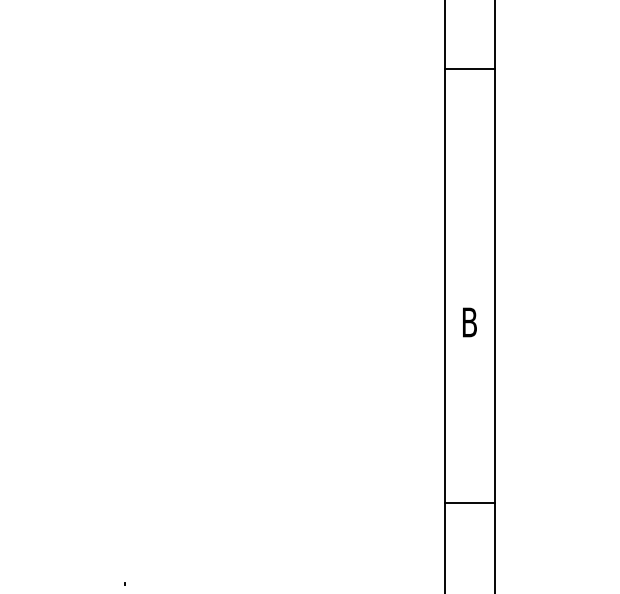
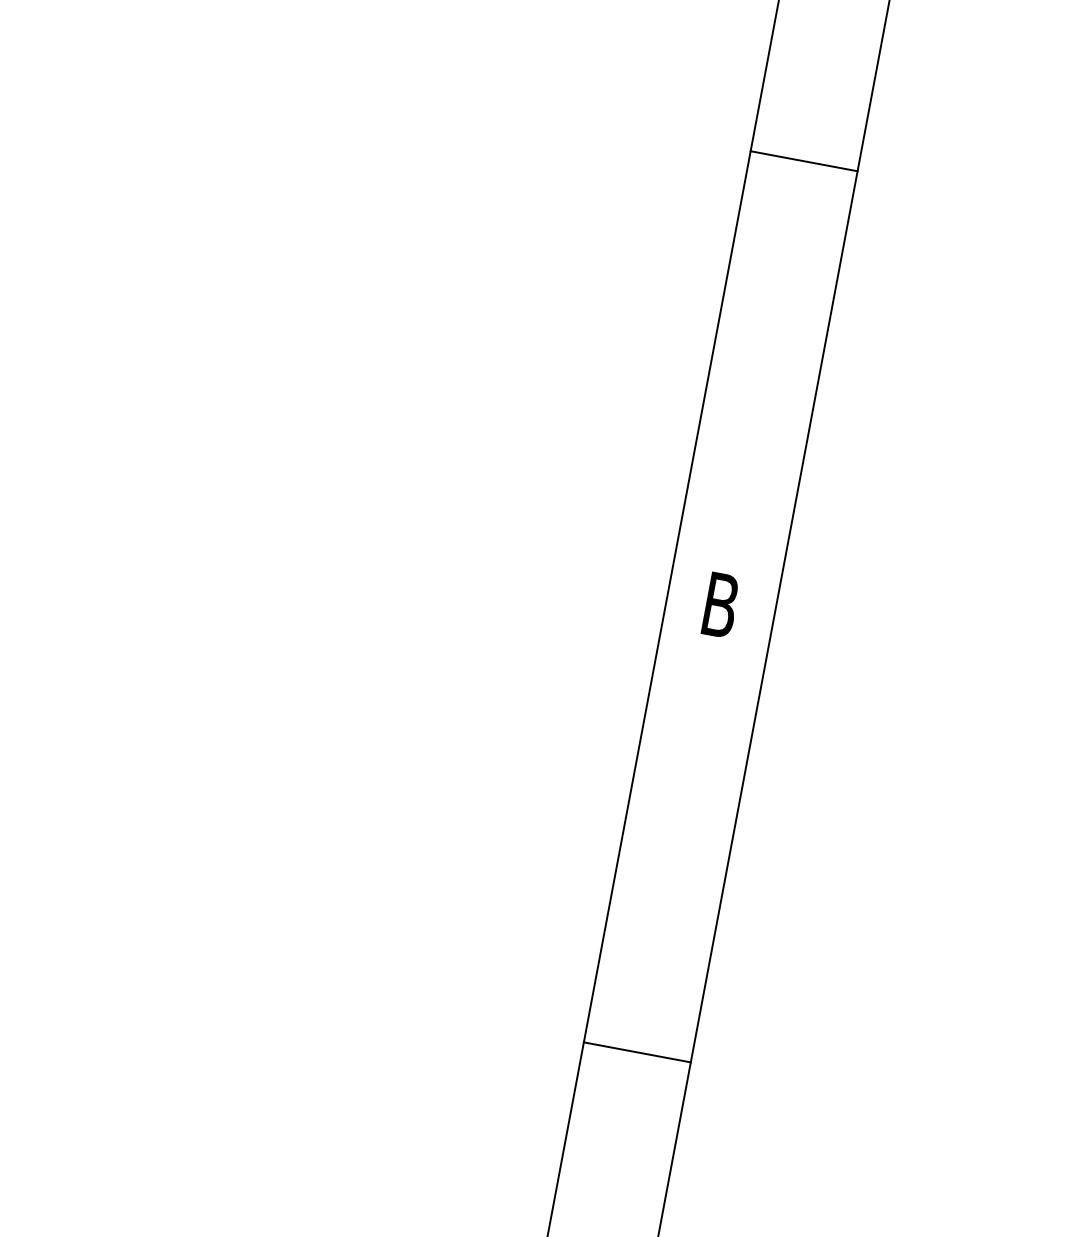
line: (469, 69) -> (803, 161), moved
line: (469, 502) -> (636, 1051), moved

